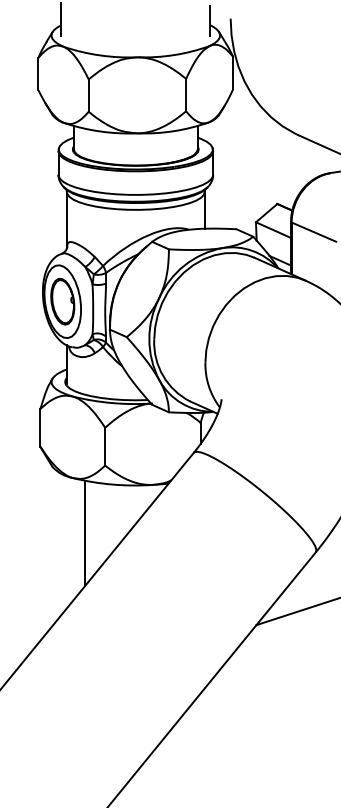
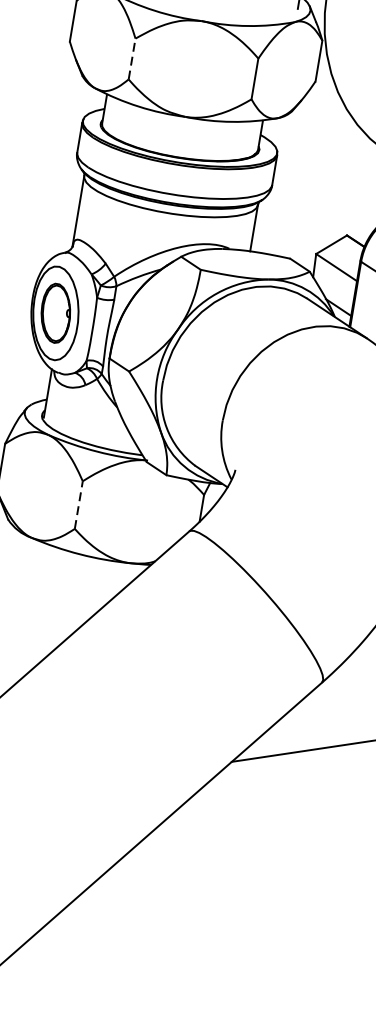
line: (88, 95) -> (131, 58), solid -> dashed
line: (105, 446) -> (79, 504), solid -> dashed
line: (85, 532) -> (35, 609), removed

